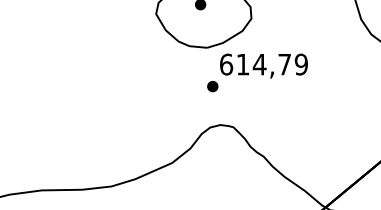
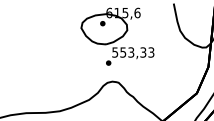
text: (264, 64) -> (133, 52), 614,79 -> 553,33

